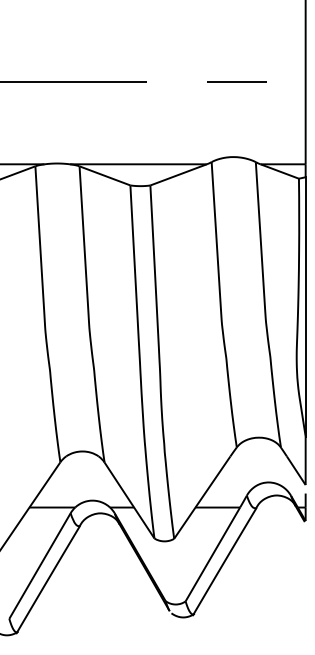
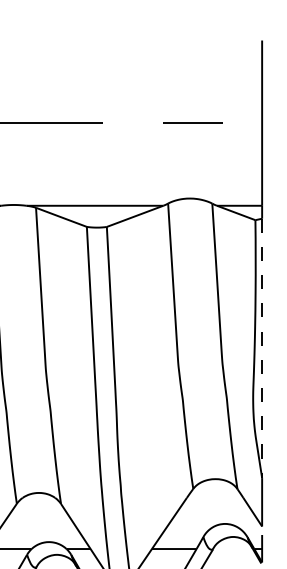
line: (305, 306) -> (261, 347), solid -> dashed

